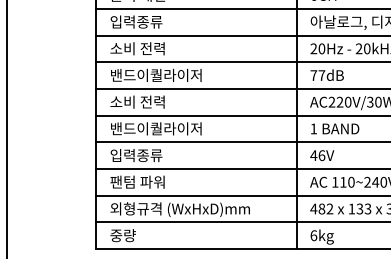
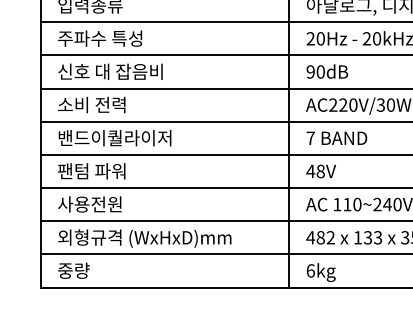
text: (144, 48) -> (100, 38), 소비 전력 -> 주파수 특성
text: (155, 74) -> (114, 70), 밴드이퀄라이저 -> 신호 대 잡음비
text: (317, 75) -> (315, 71), 77dB -> 90dB
text: (313, 128) -> (310, 137), 1 -> 7
text: (137, 155) -> (91, 171), 입력종류 -> 팬텀 파워
text: (321, 155) -> (320, 171), 46V -> 48V
text: (137, 181) -> (91, 203), 팬텀 파워 -> 사용전원

